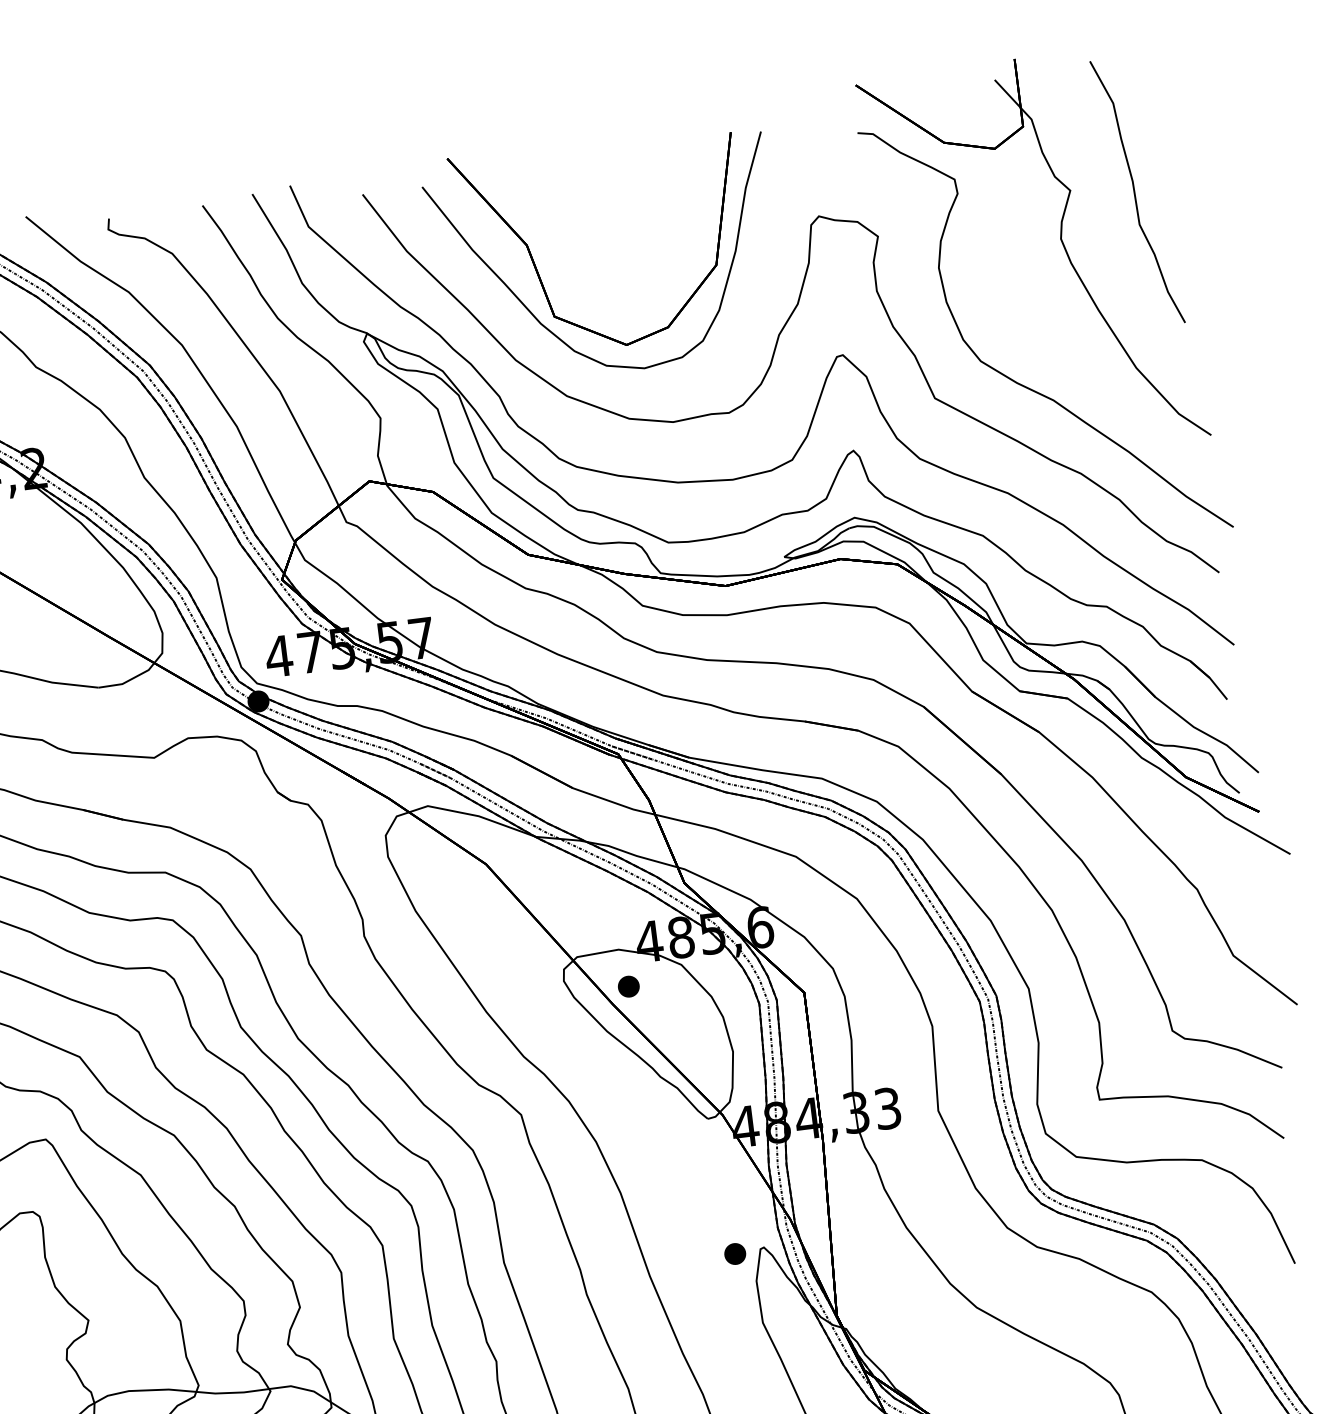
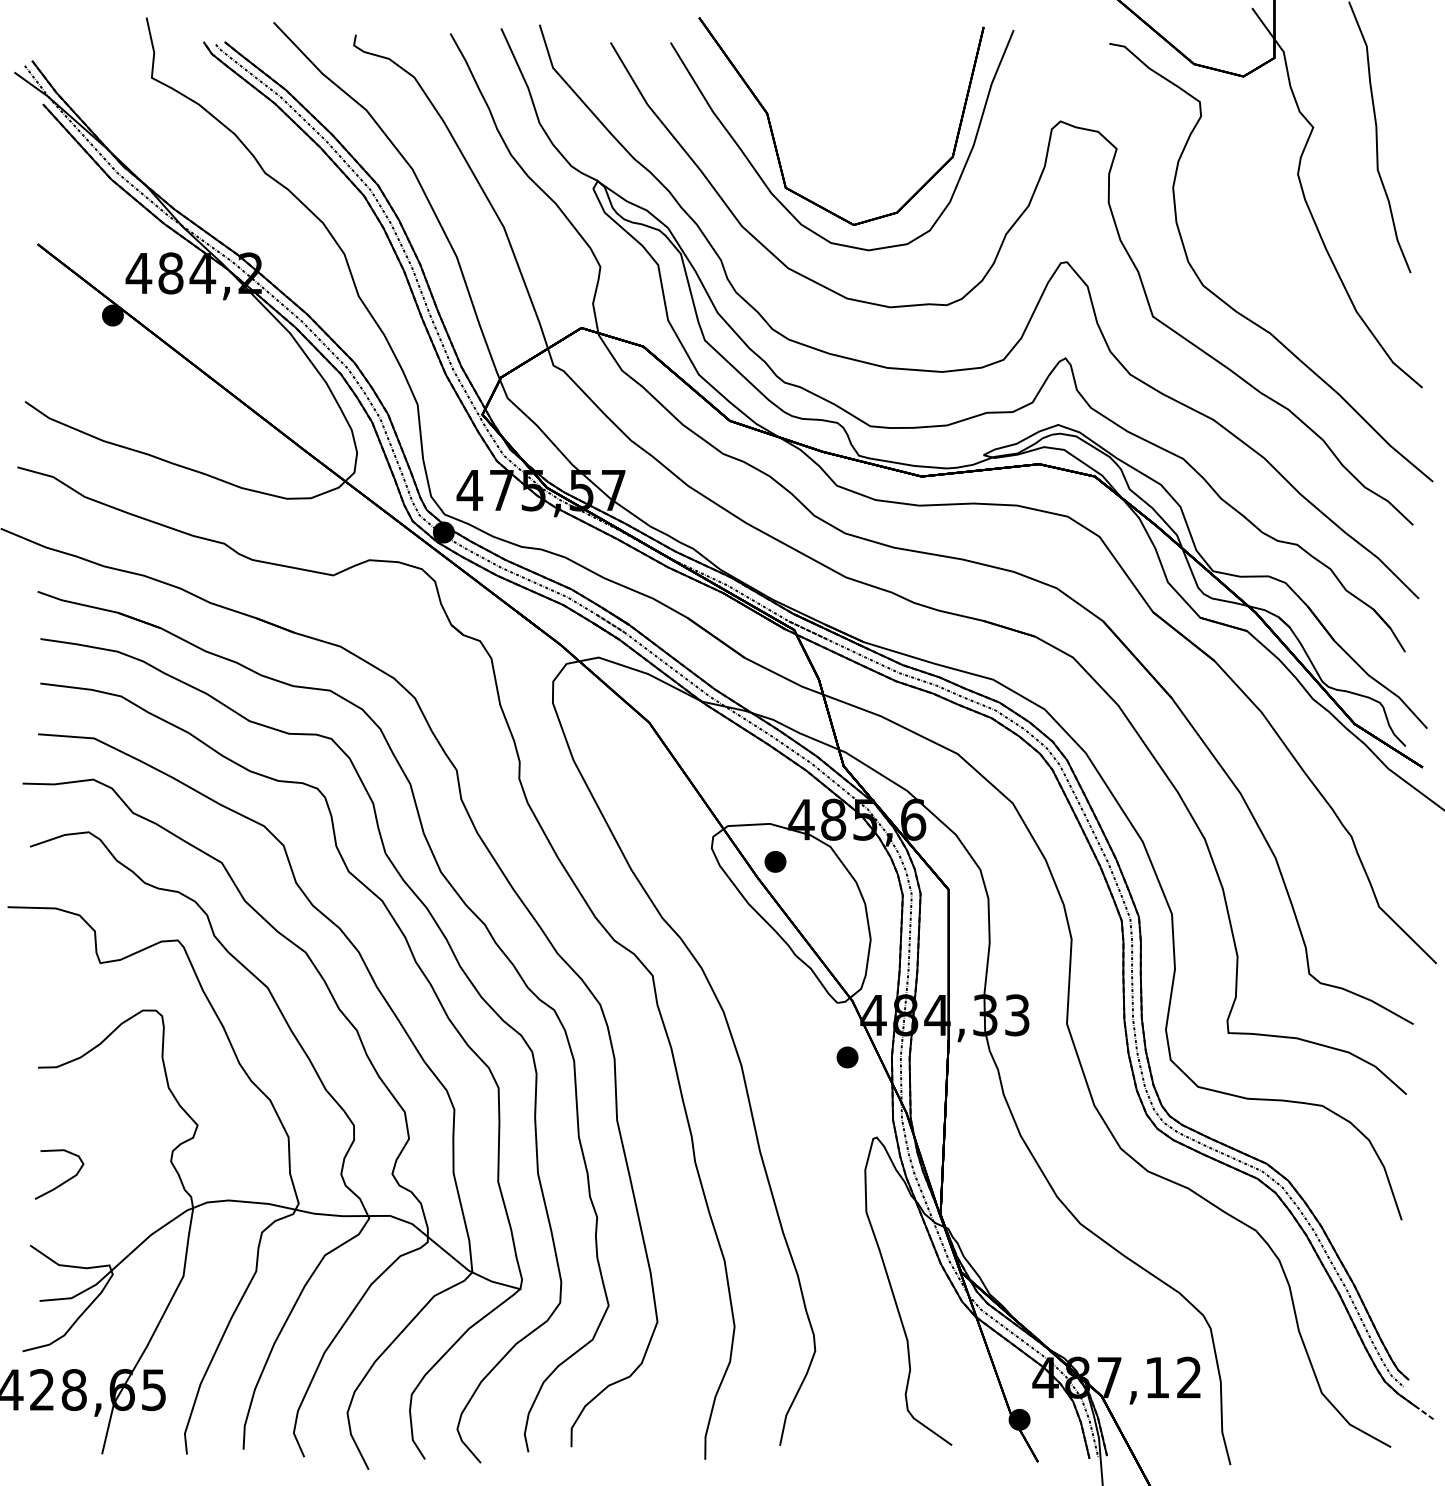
part: (735, 1254) -> (847, 1057), moved

